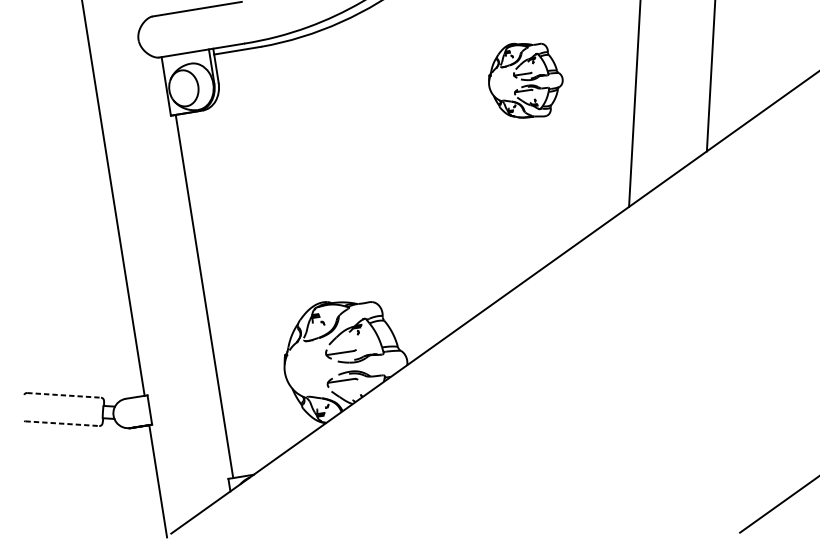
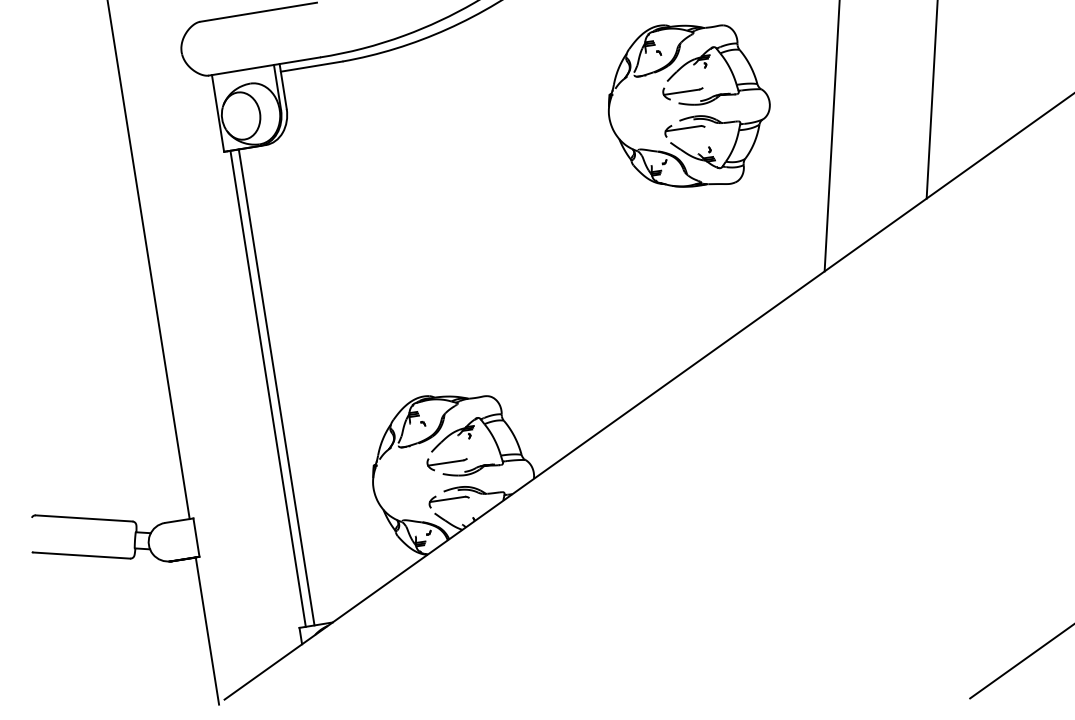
part: (525, 80) -> (689, 105), size x1.67
line: (210, 295) -> (276, 387), added
line: (64, 395) -> (84, 518), dashed -> solid
line: (62, 423) -> (82, 555), dashed -> solid

